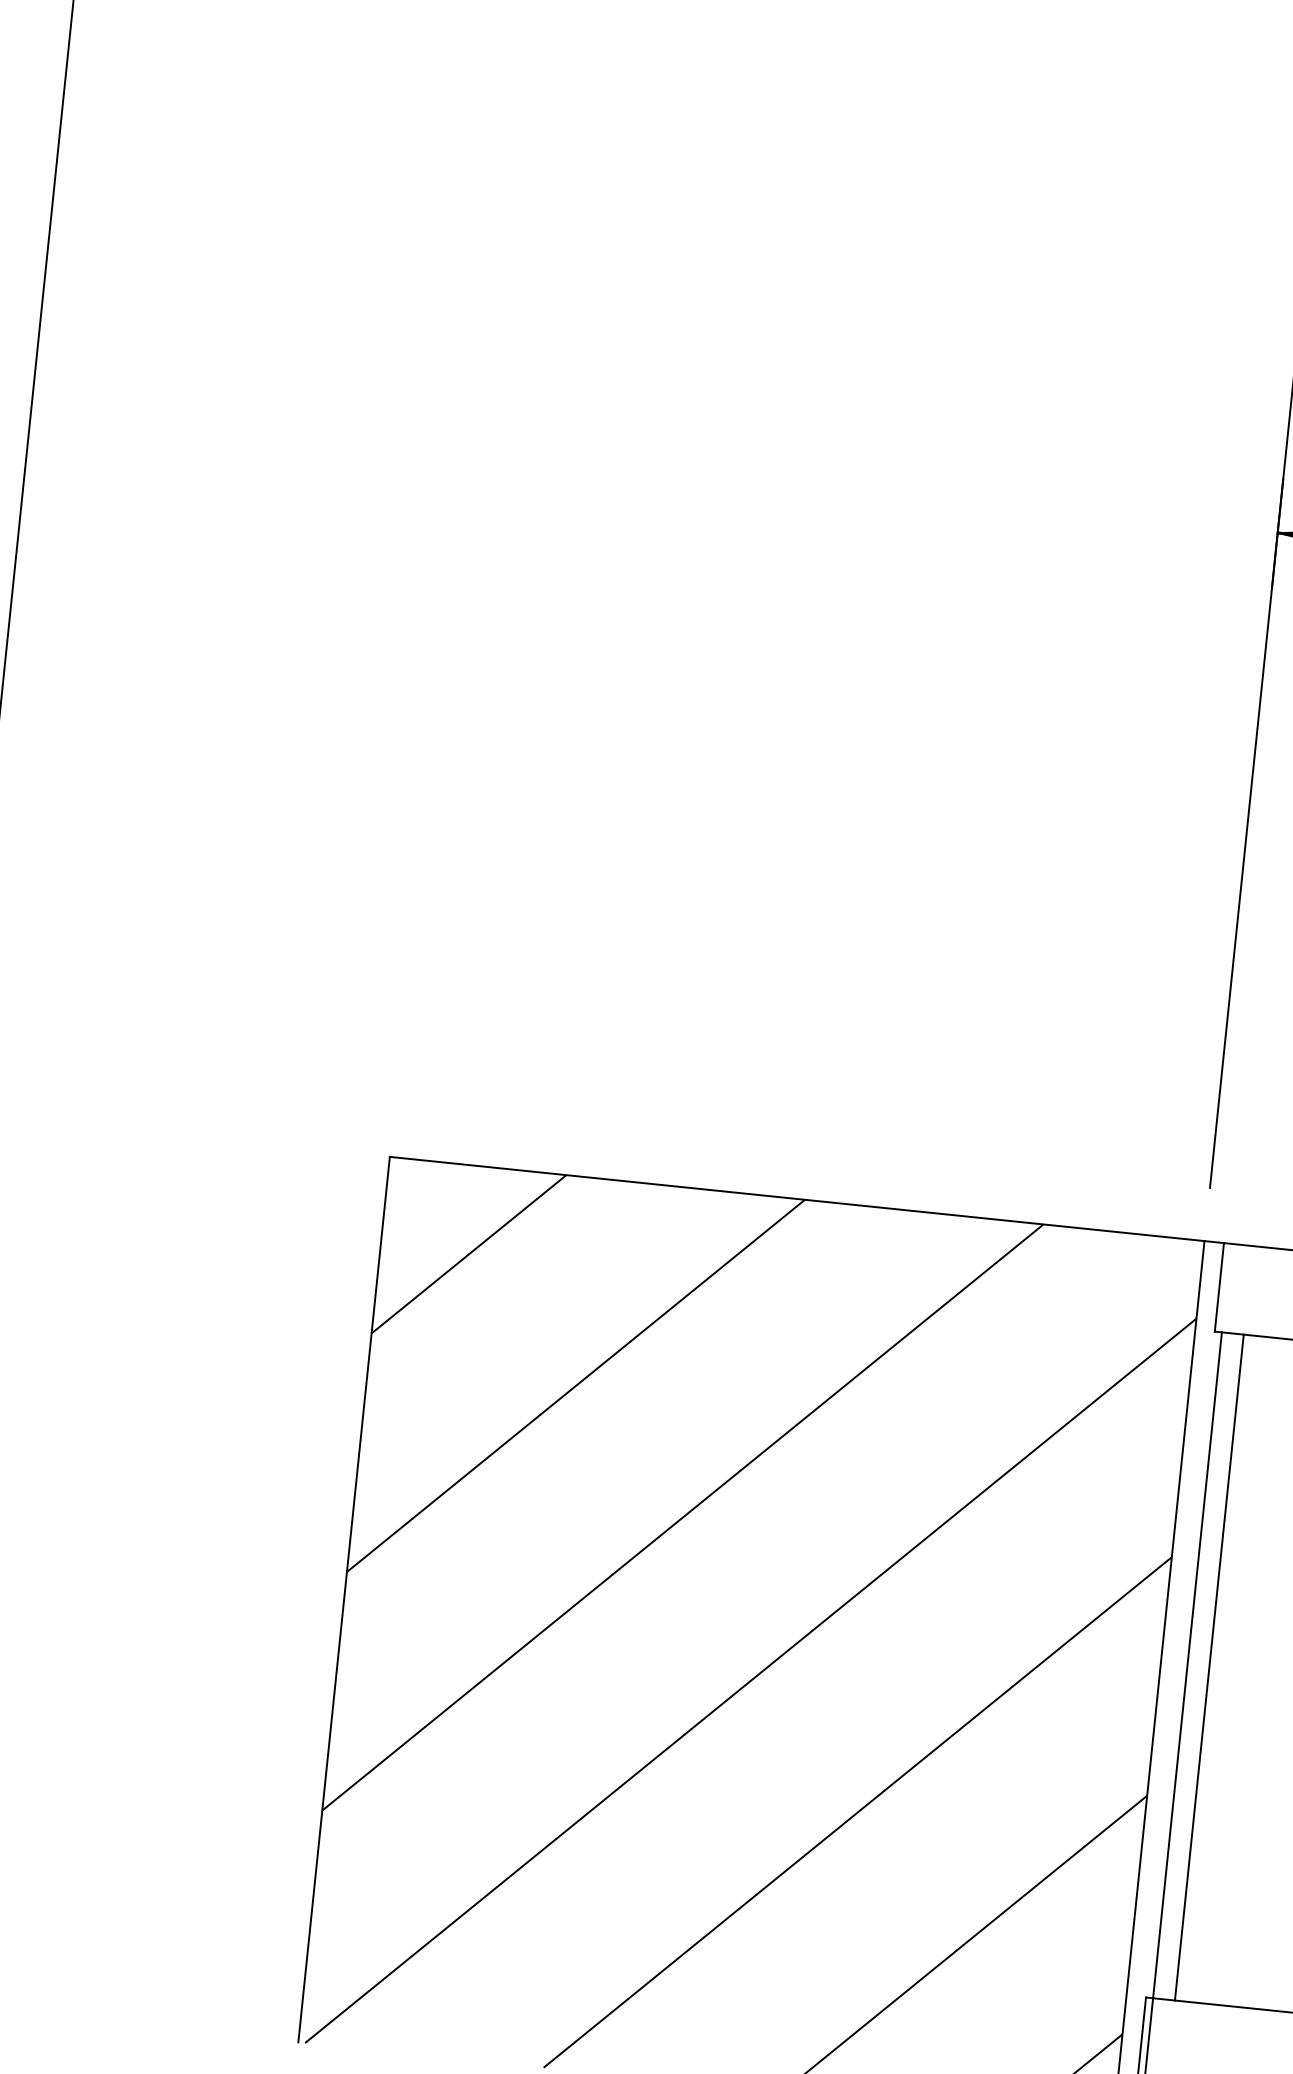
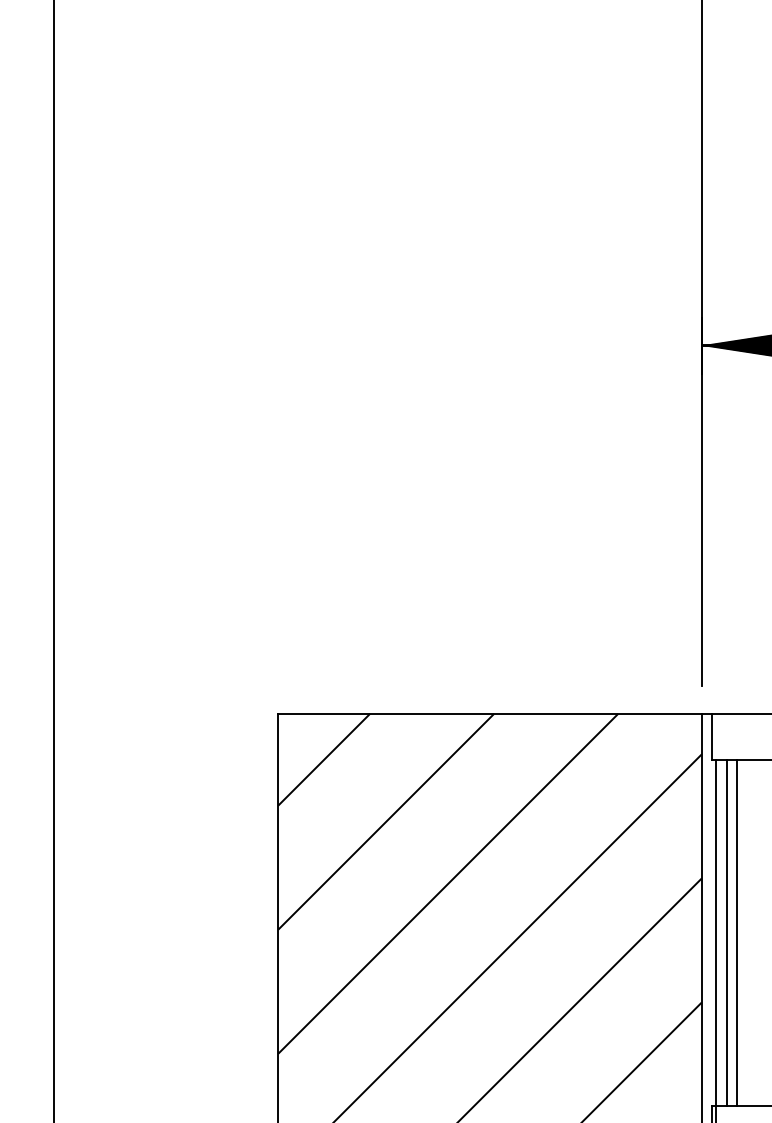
line: (1227, 1668) -> (736, 932), added

